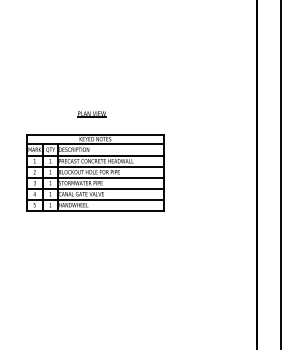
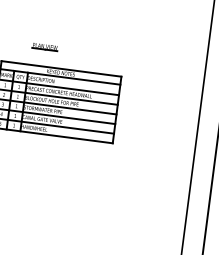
part: (91, 114) -> (44, 47), moved

